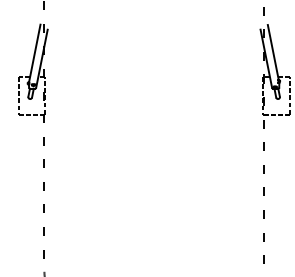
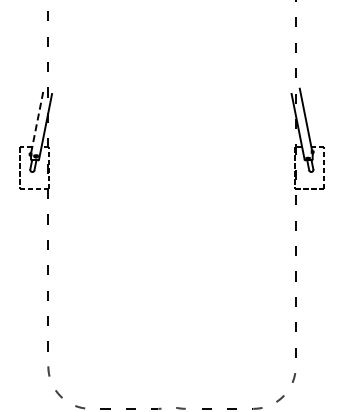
line: (34, 53) -> (37, 120), solid -> dashed

